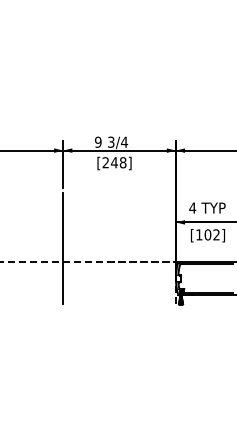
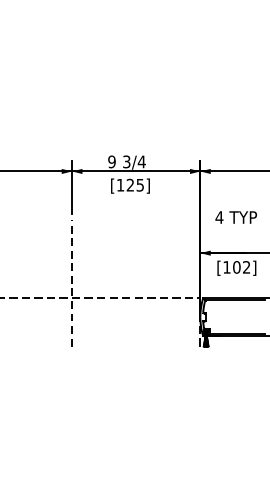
text: (114, 162) -> (130, 184), [248] -> [125]
text: (207, 207) -> (236, 216), moved
line: (63, 248) -> (72, 282), solid -> dashed

